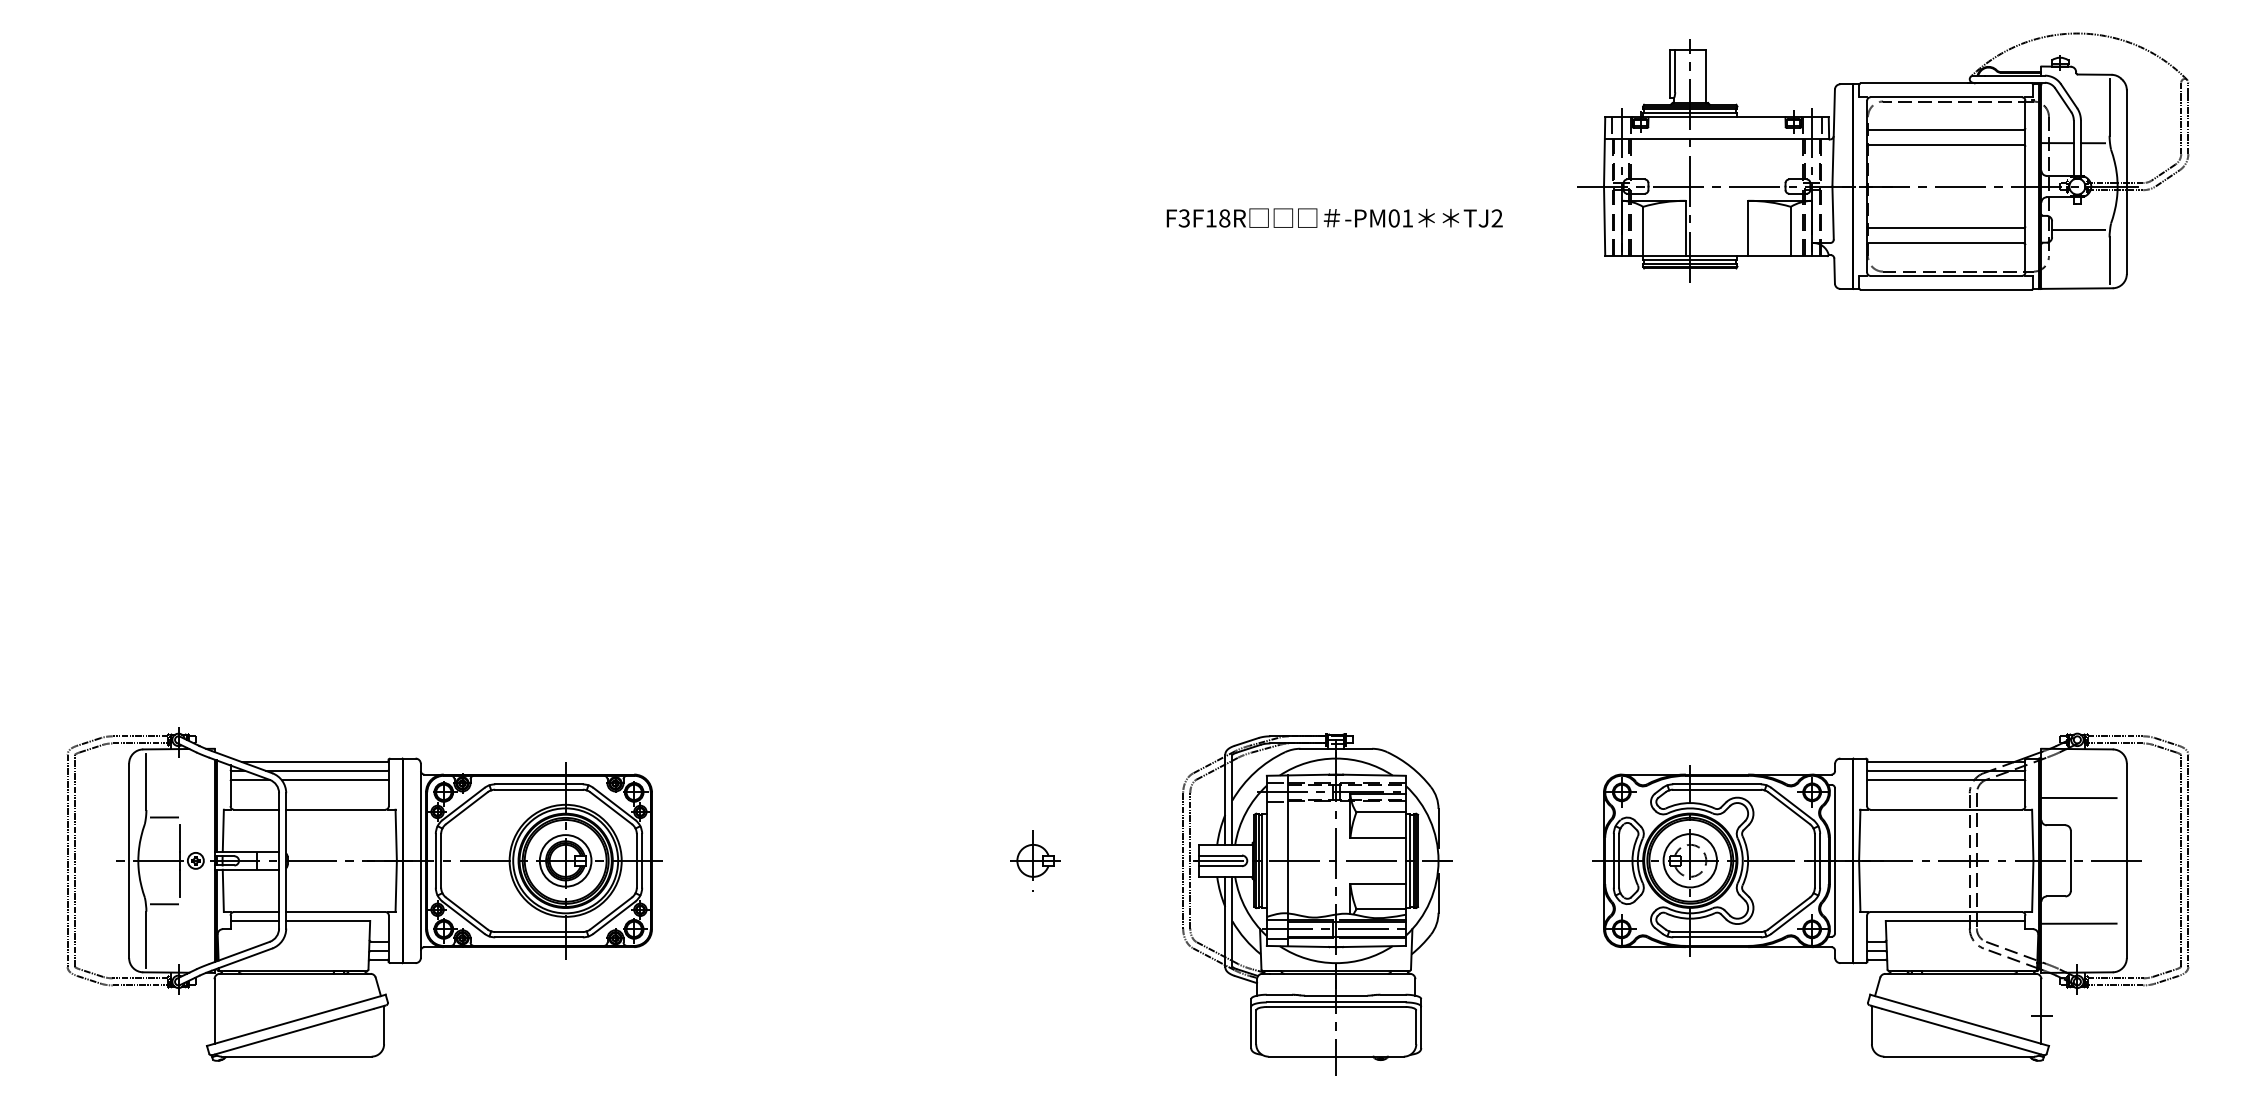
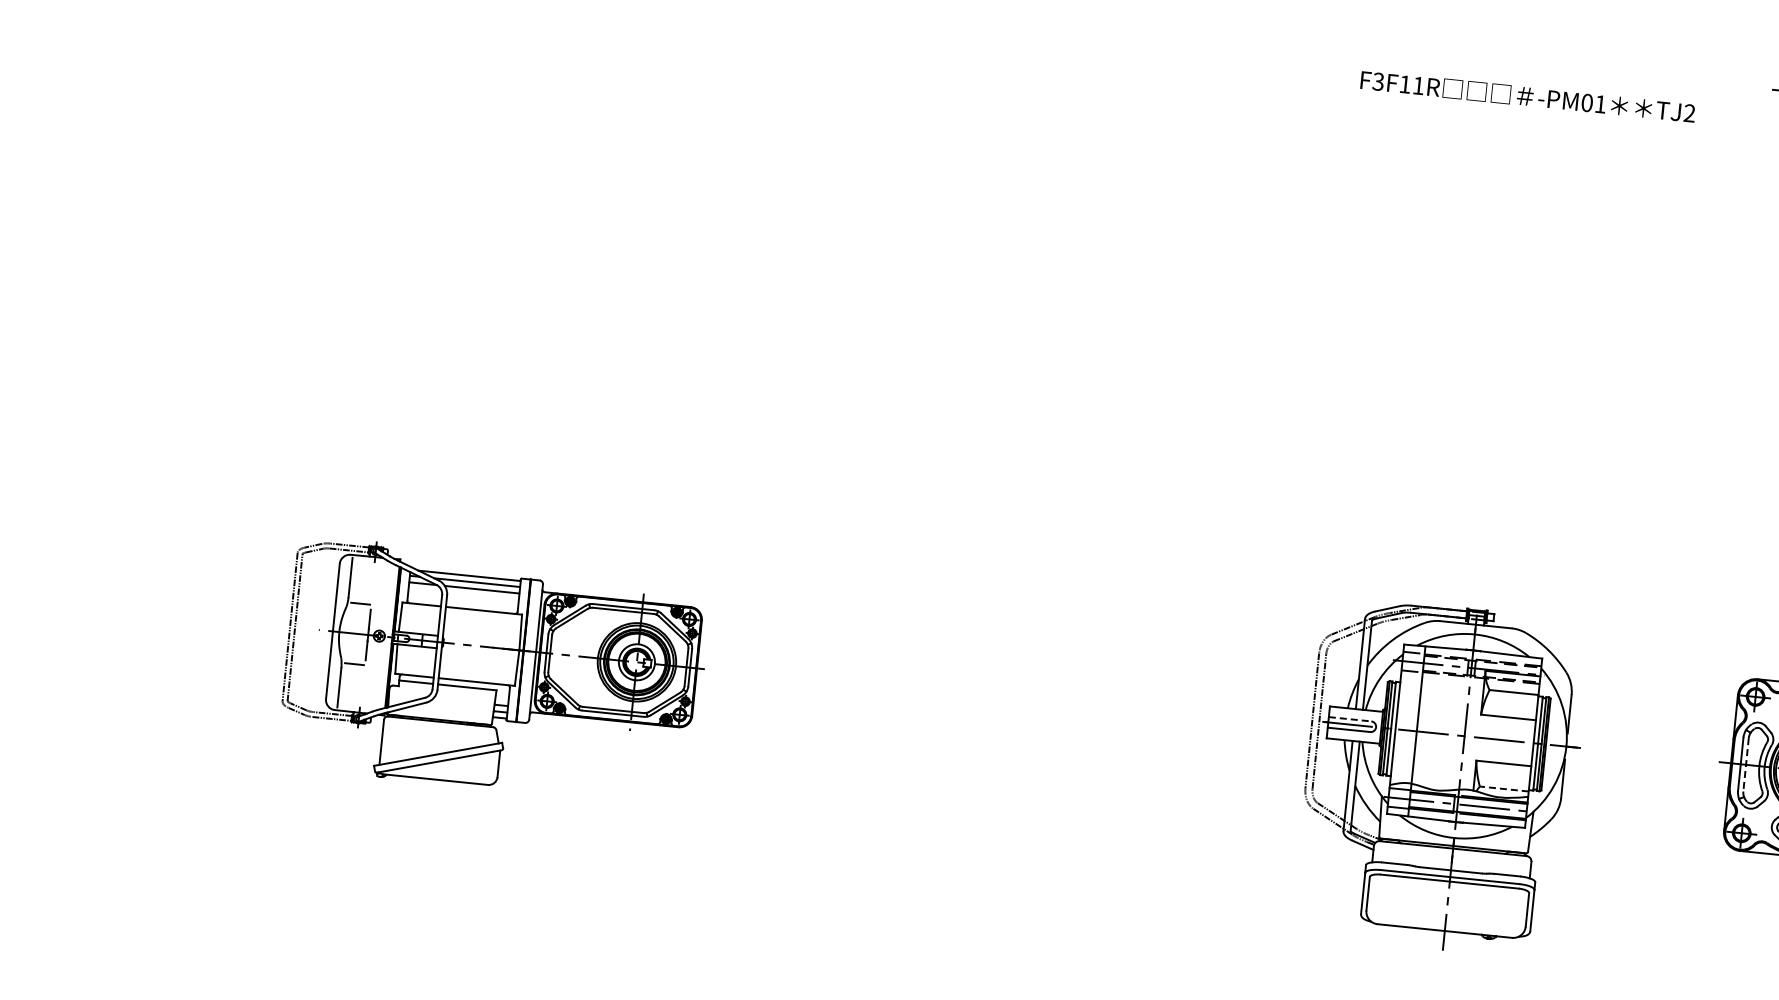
text: (1224, 218) -> (1418, 85), F3F18R -> F3F11R
line: (1221, 855) -> (1351, 719), solid -> dashed
part: (1035, 860) -> (1165, 705), removed
line: (1619, 860) -> (1746, 764), solid -> dashed
part: (364, 894) -> (494, 671), size x0.7
line: (1381, 909) -> (1504, 789), solid -> dashed

